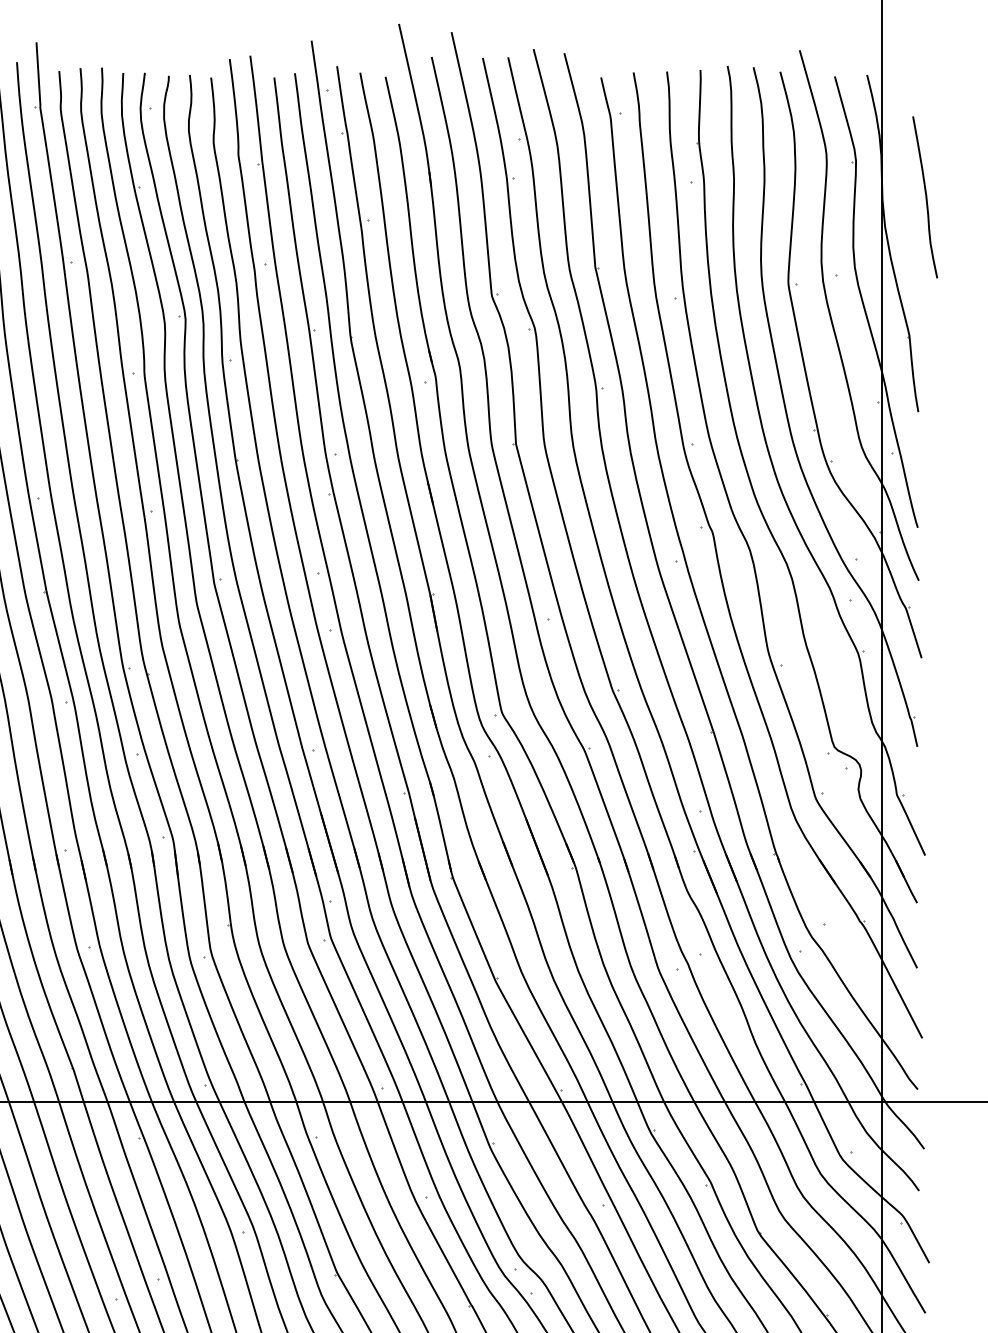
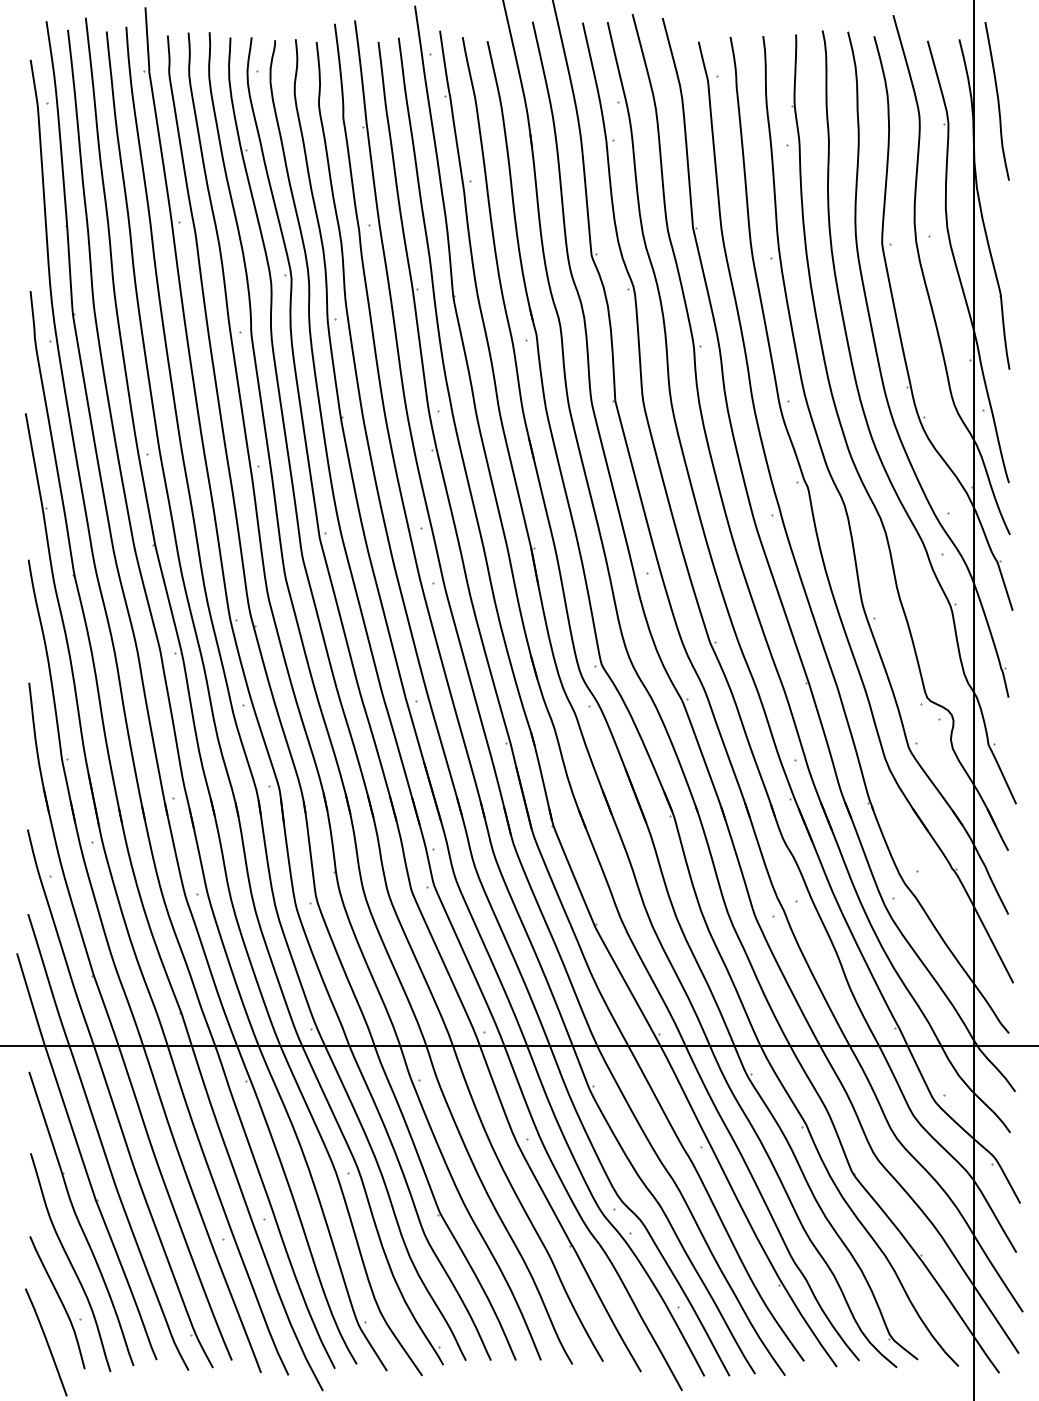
curve: (925, 197) -> (997, 101), moved

